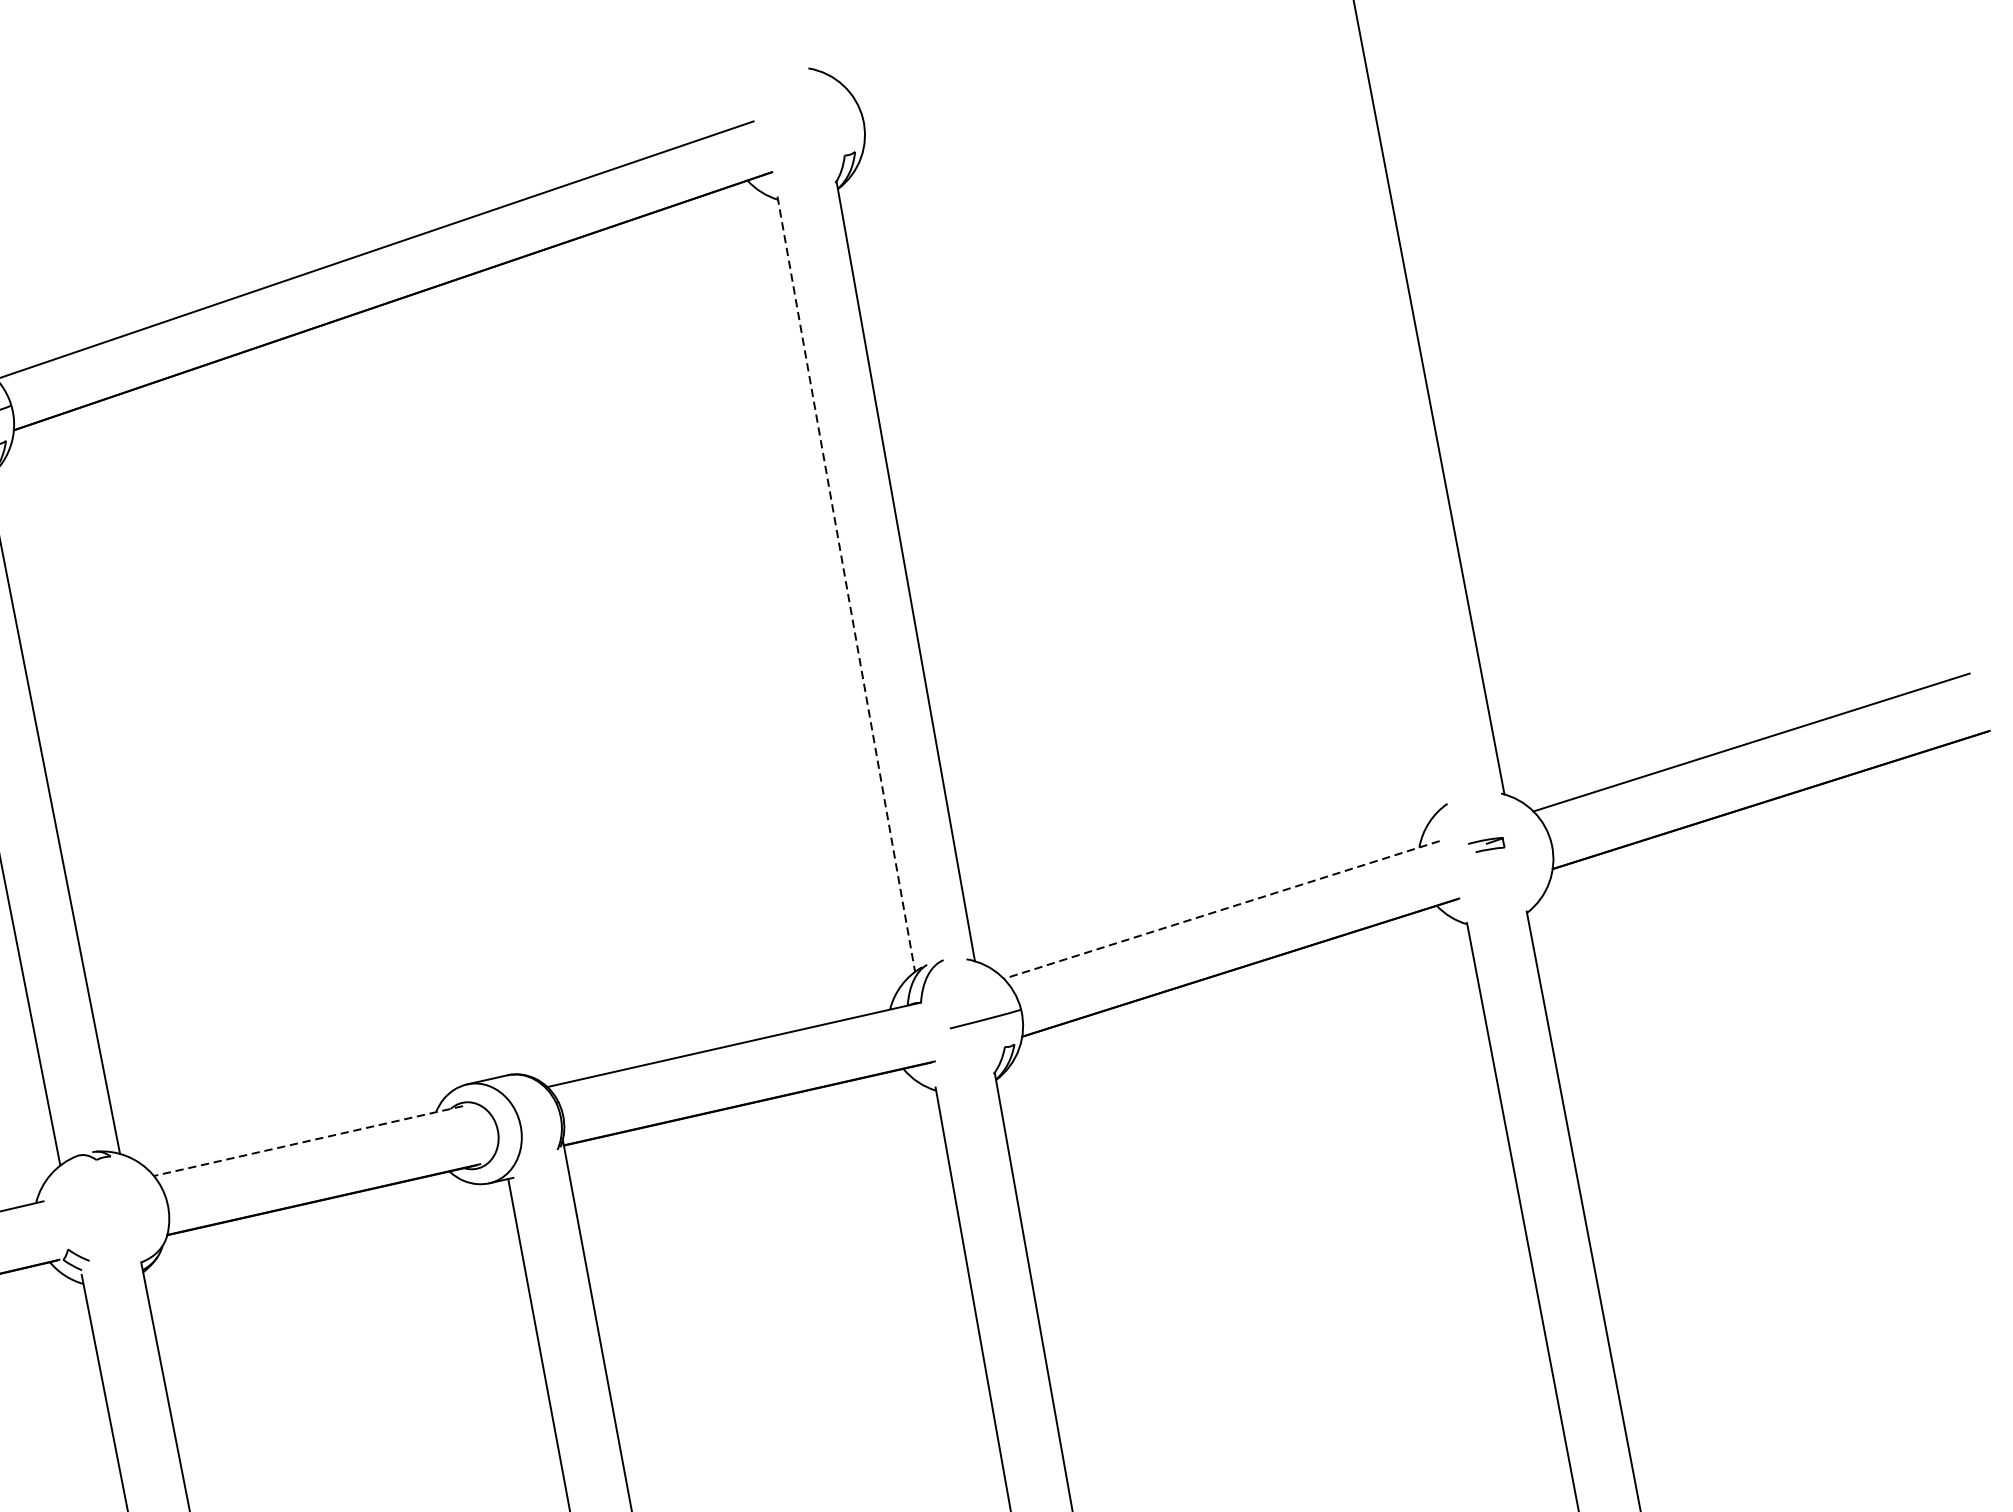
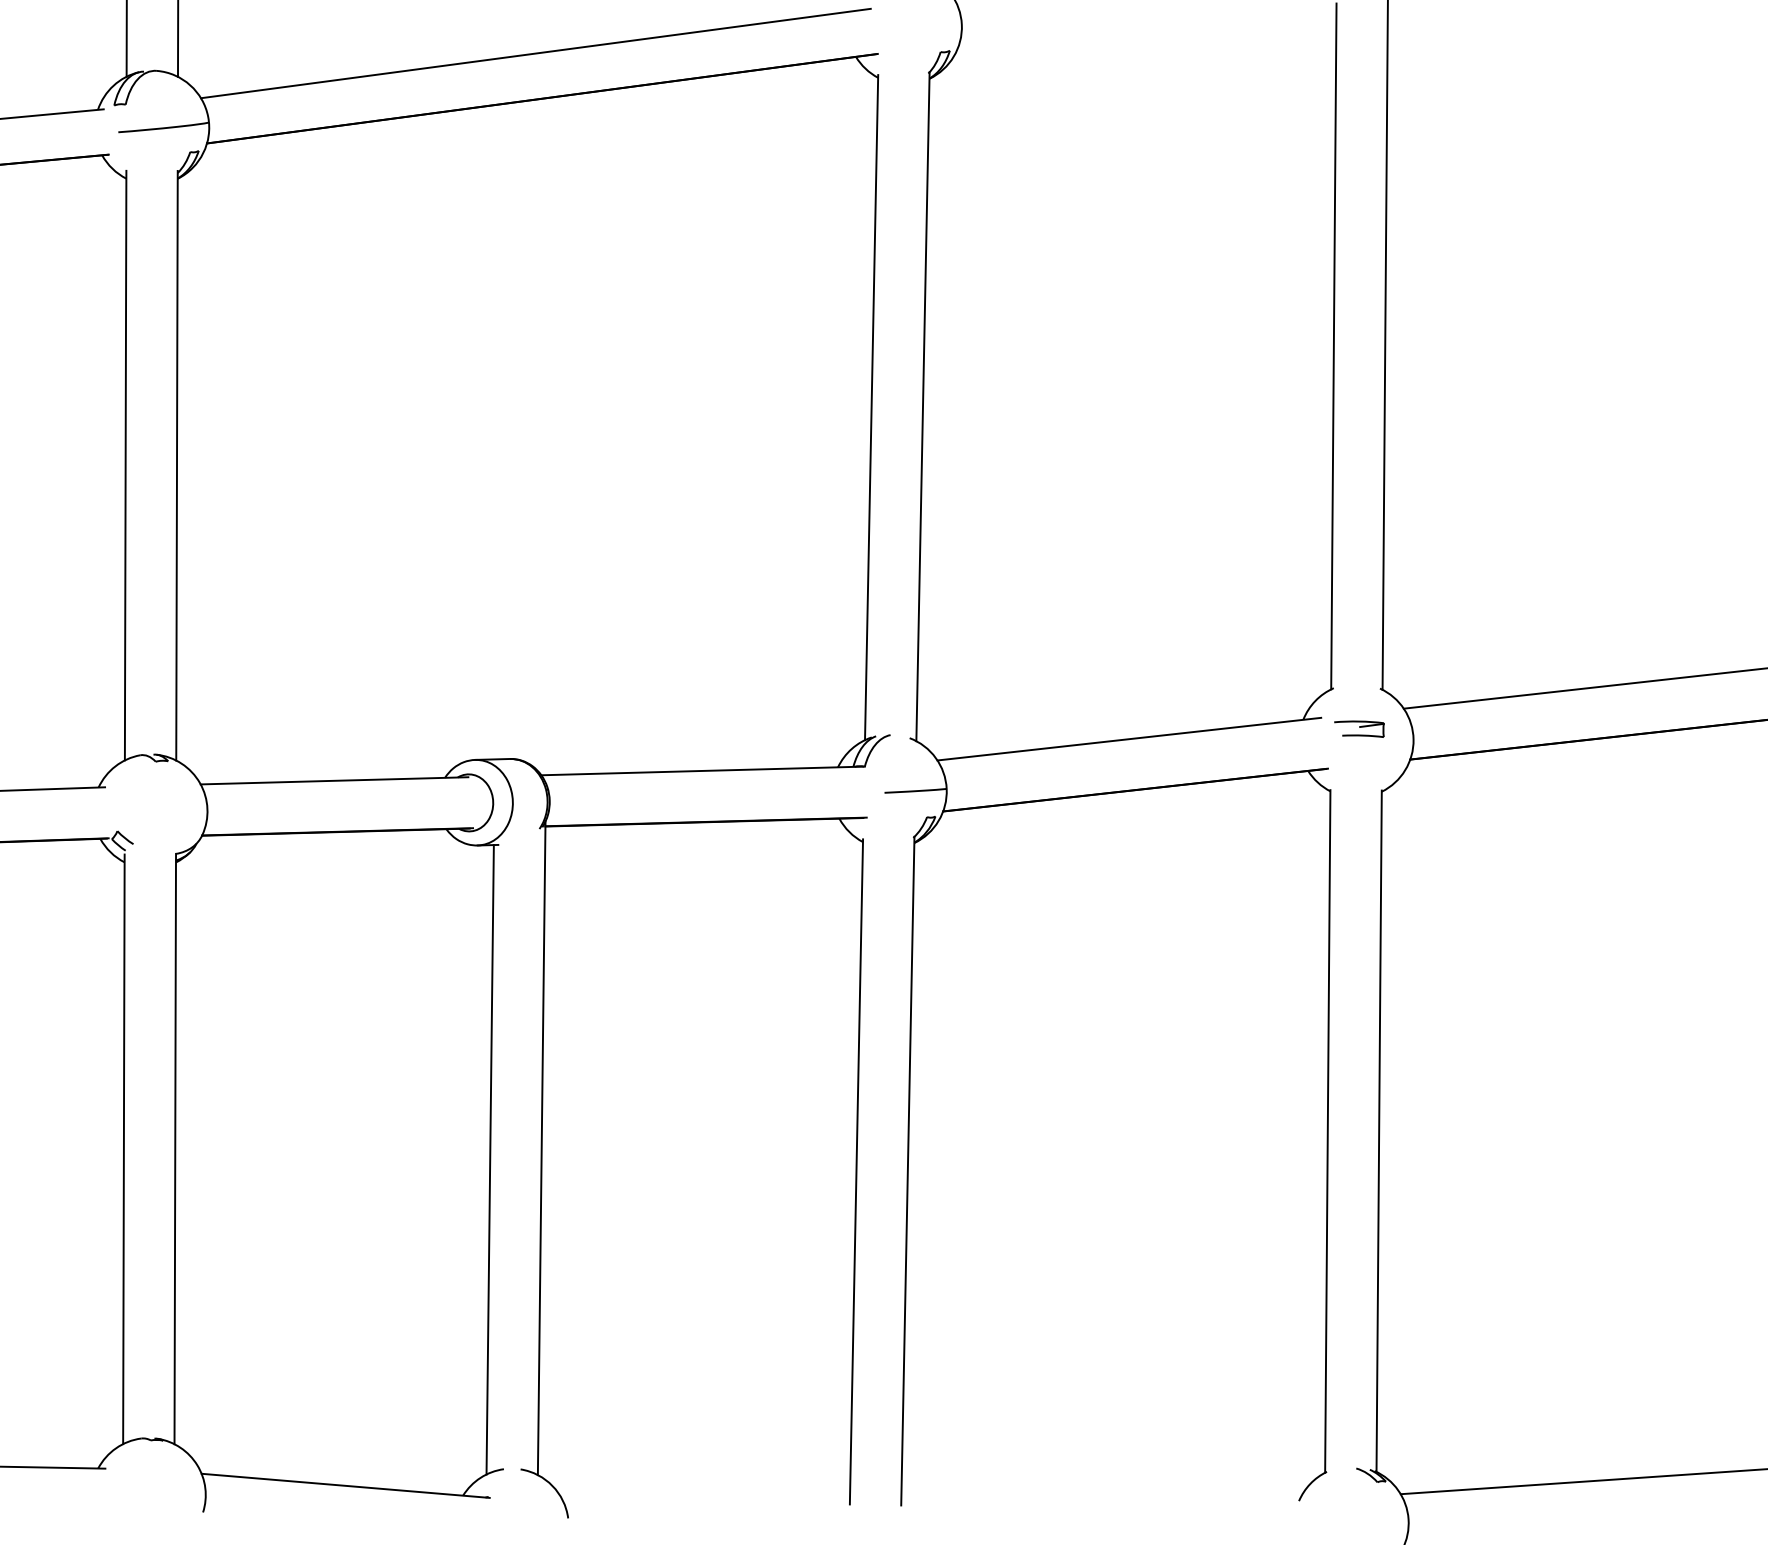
line: (1368, 407) -> (1333, 346), added
line: (846, 584) -> (871, 407), dashed -> solid
part: (1486, 844) -> (1359, 728), size x1.67
line: (1220, 910) -> (1128, 739), dashed -> solid
line: (308, 1140) -> (334, 780), dashed -> solid

